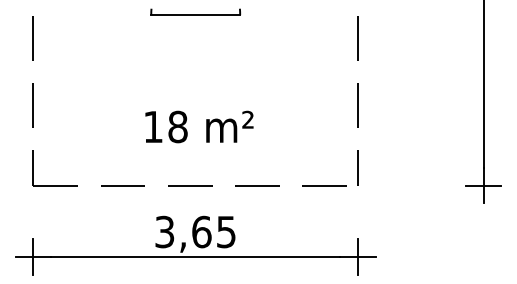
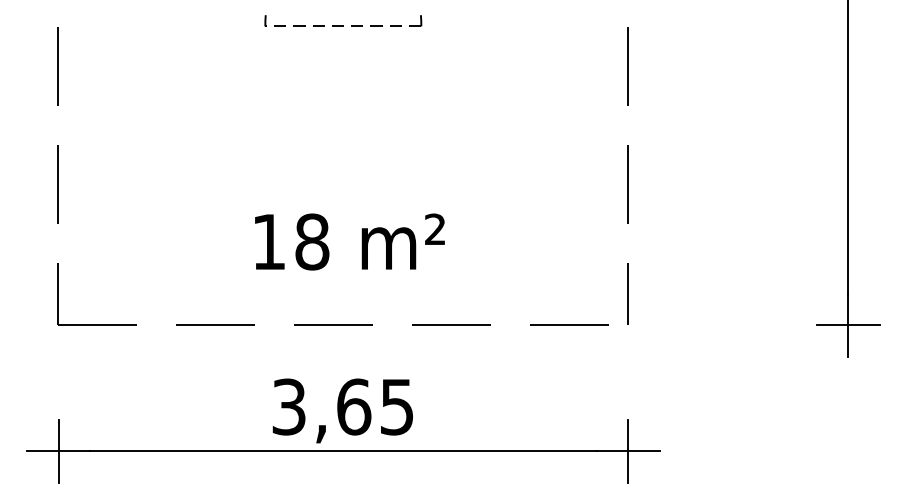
line: (195, 15) -> (342, 27), solid -> dashed
text: (199, 126) -> (349, 241), moved

